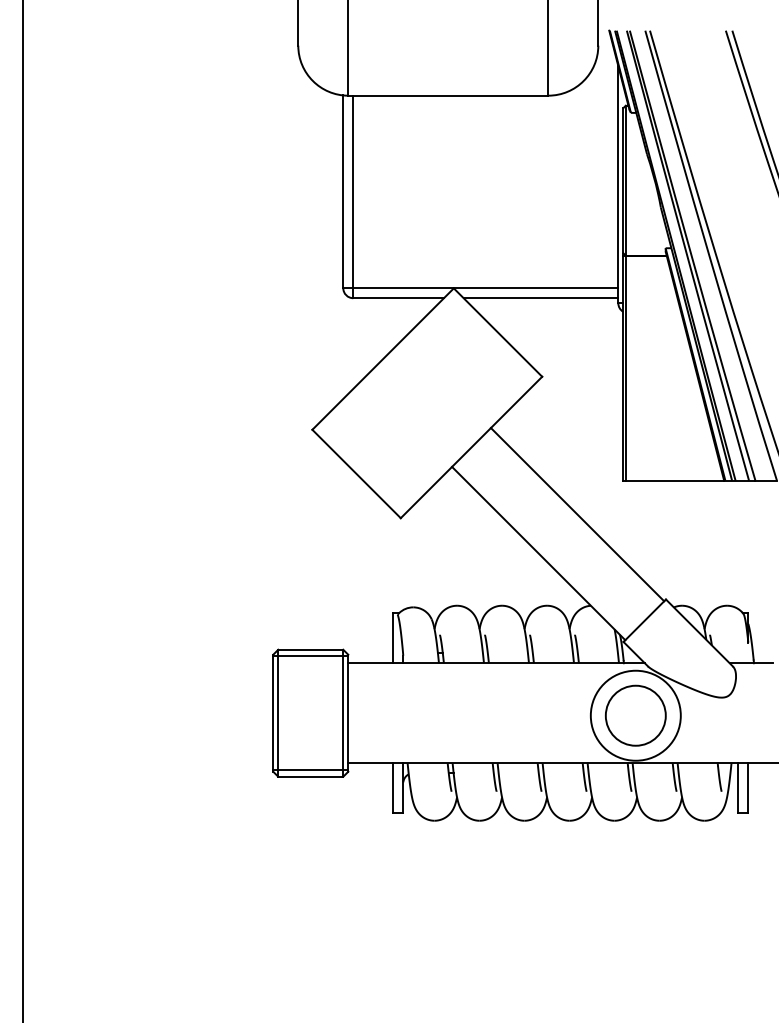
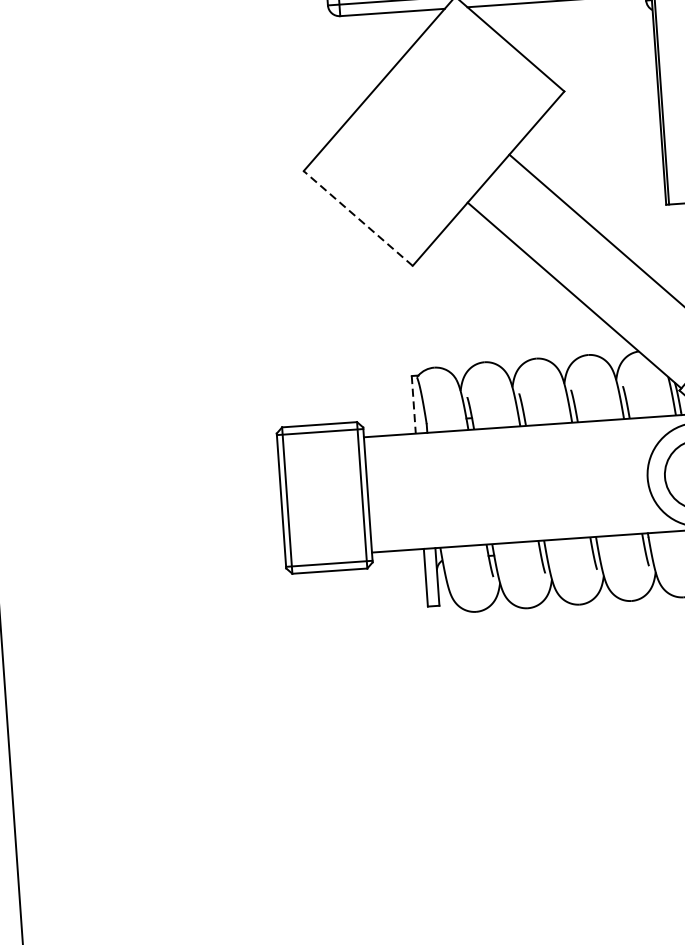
line: (356, 474) -> (358, 219), solid -> dashed
line: (393, 638) -> (414, 405), solid -> dashed

